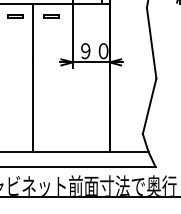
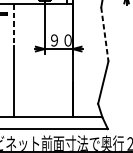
part: (51, 16) -> (28, 14), removed
line: (33, 31) -> (14, 25), solid -> dashed
line: (151, 43) -> (104, 34), solid -> dashed

